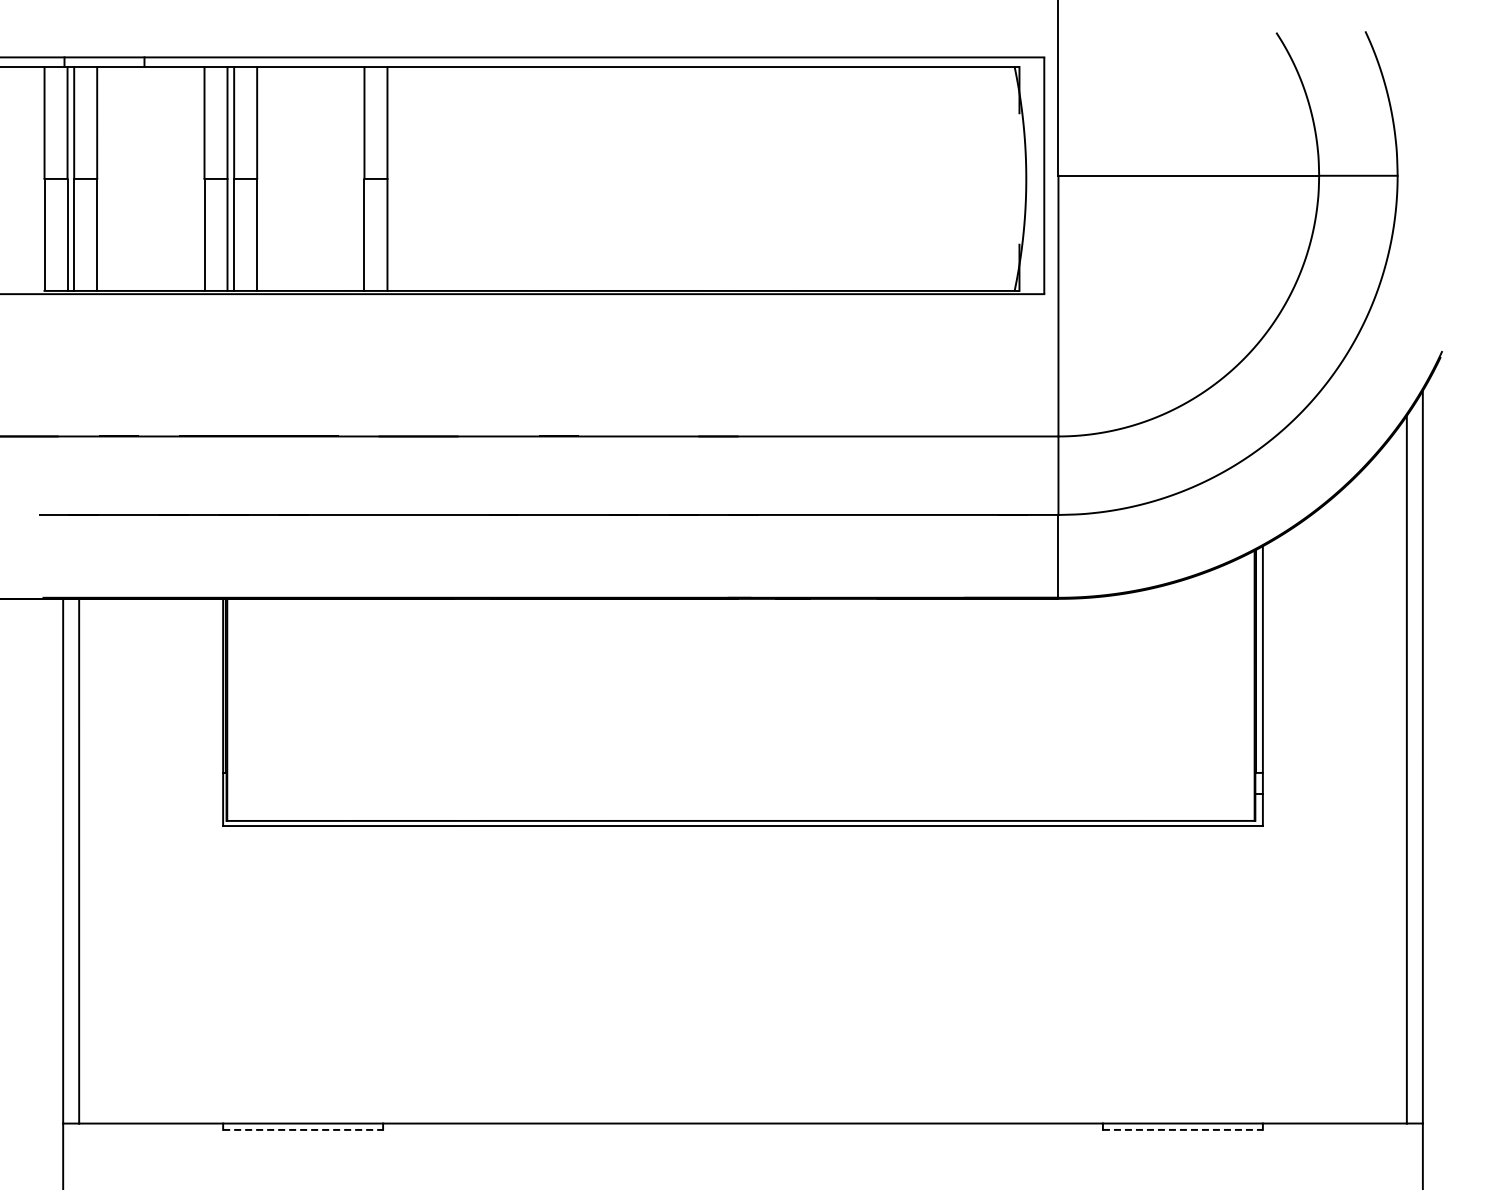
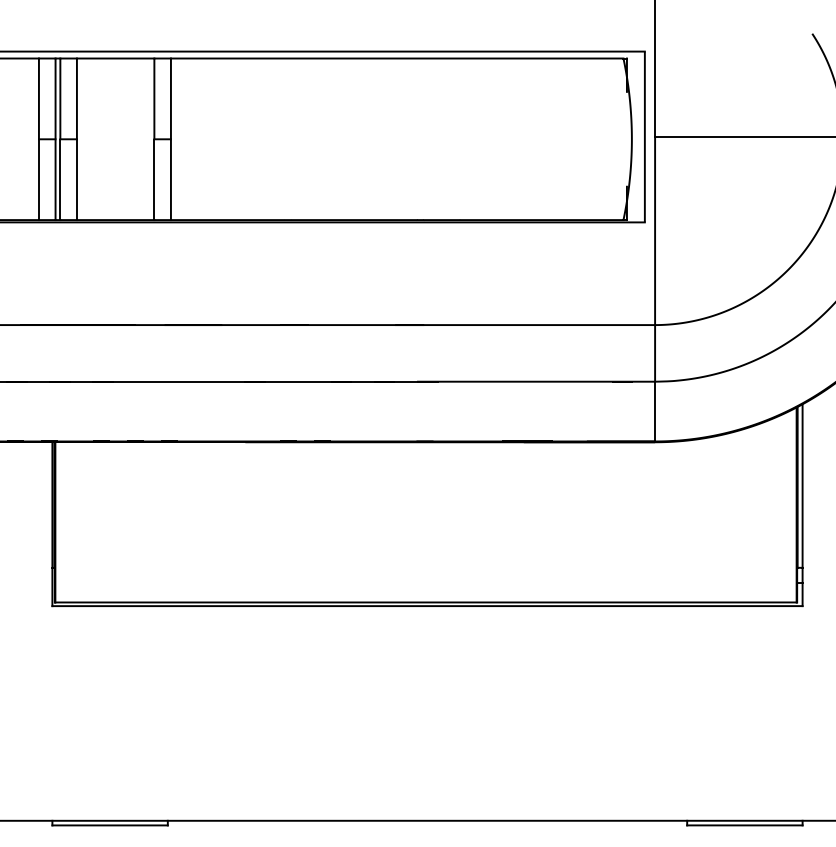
line: (303, 1129) -> (110, 825), dashed -> solid
line: (1182, 1129) -> (744, 825), dashed -> solid

